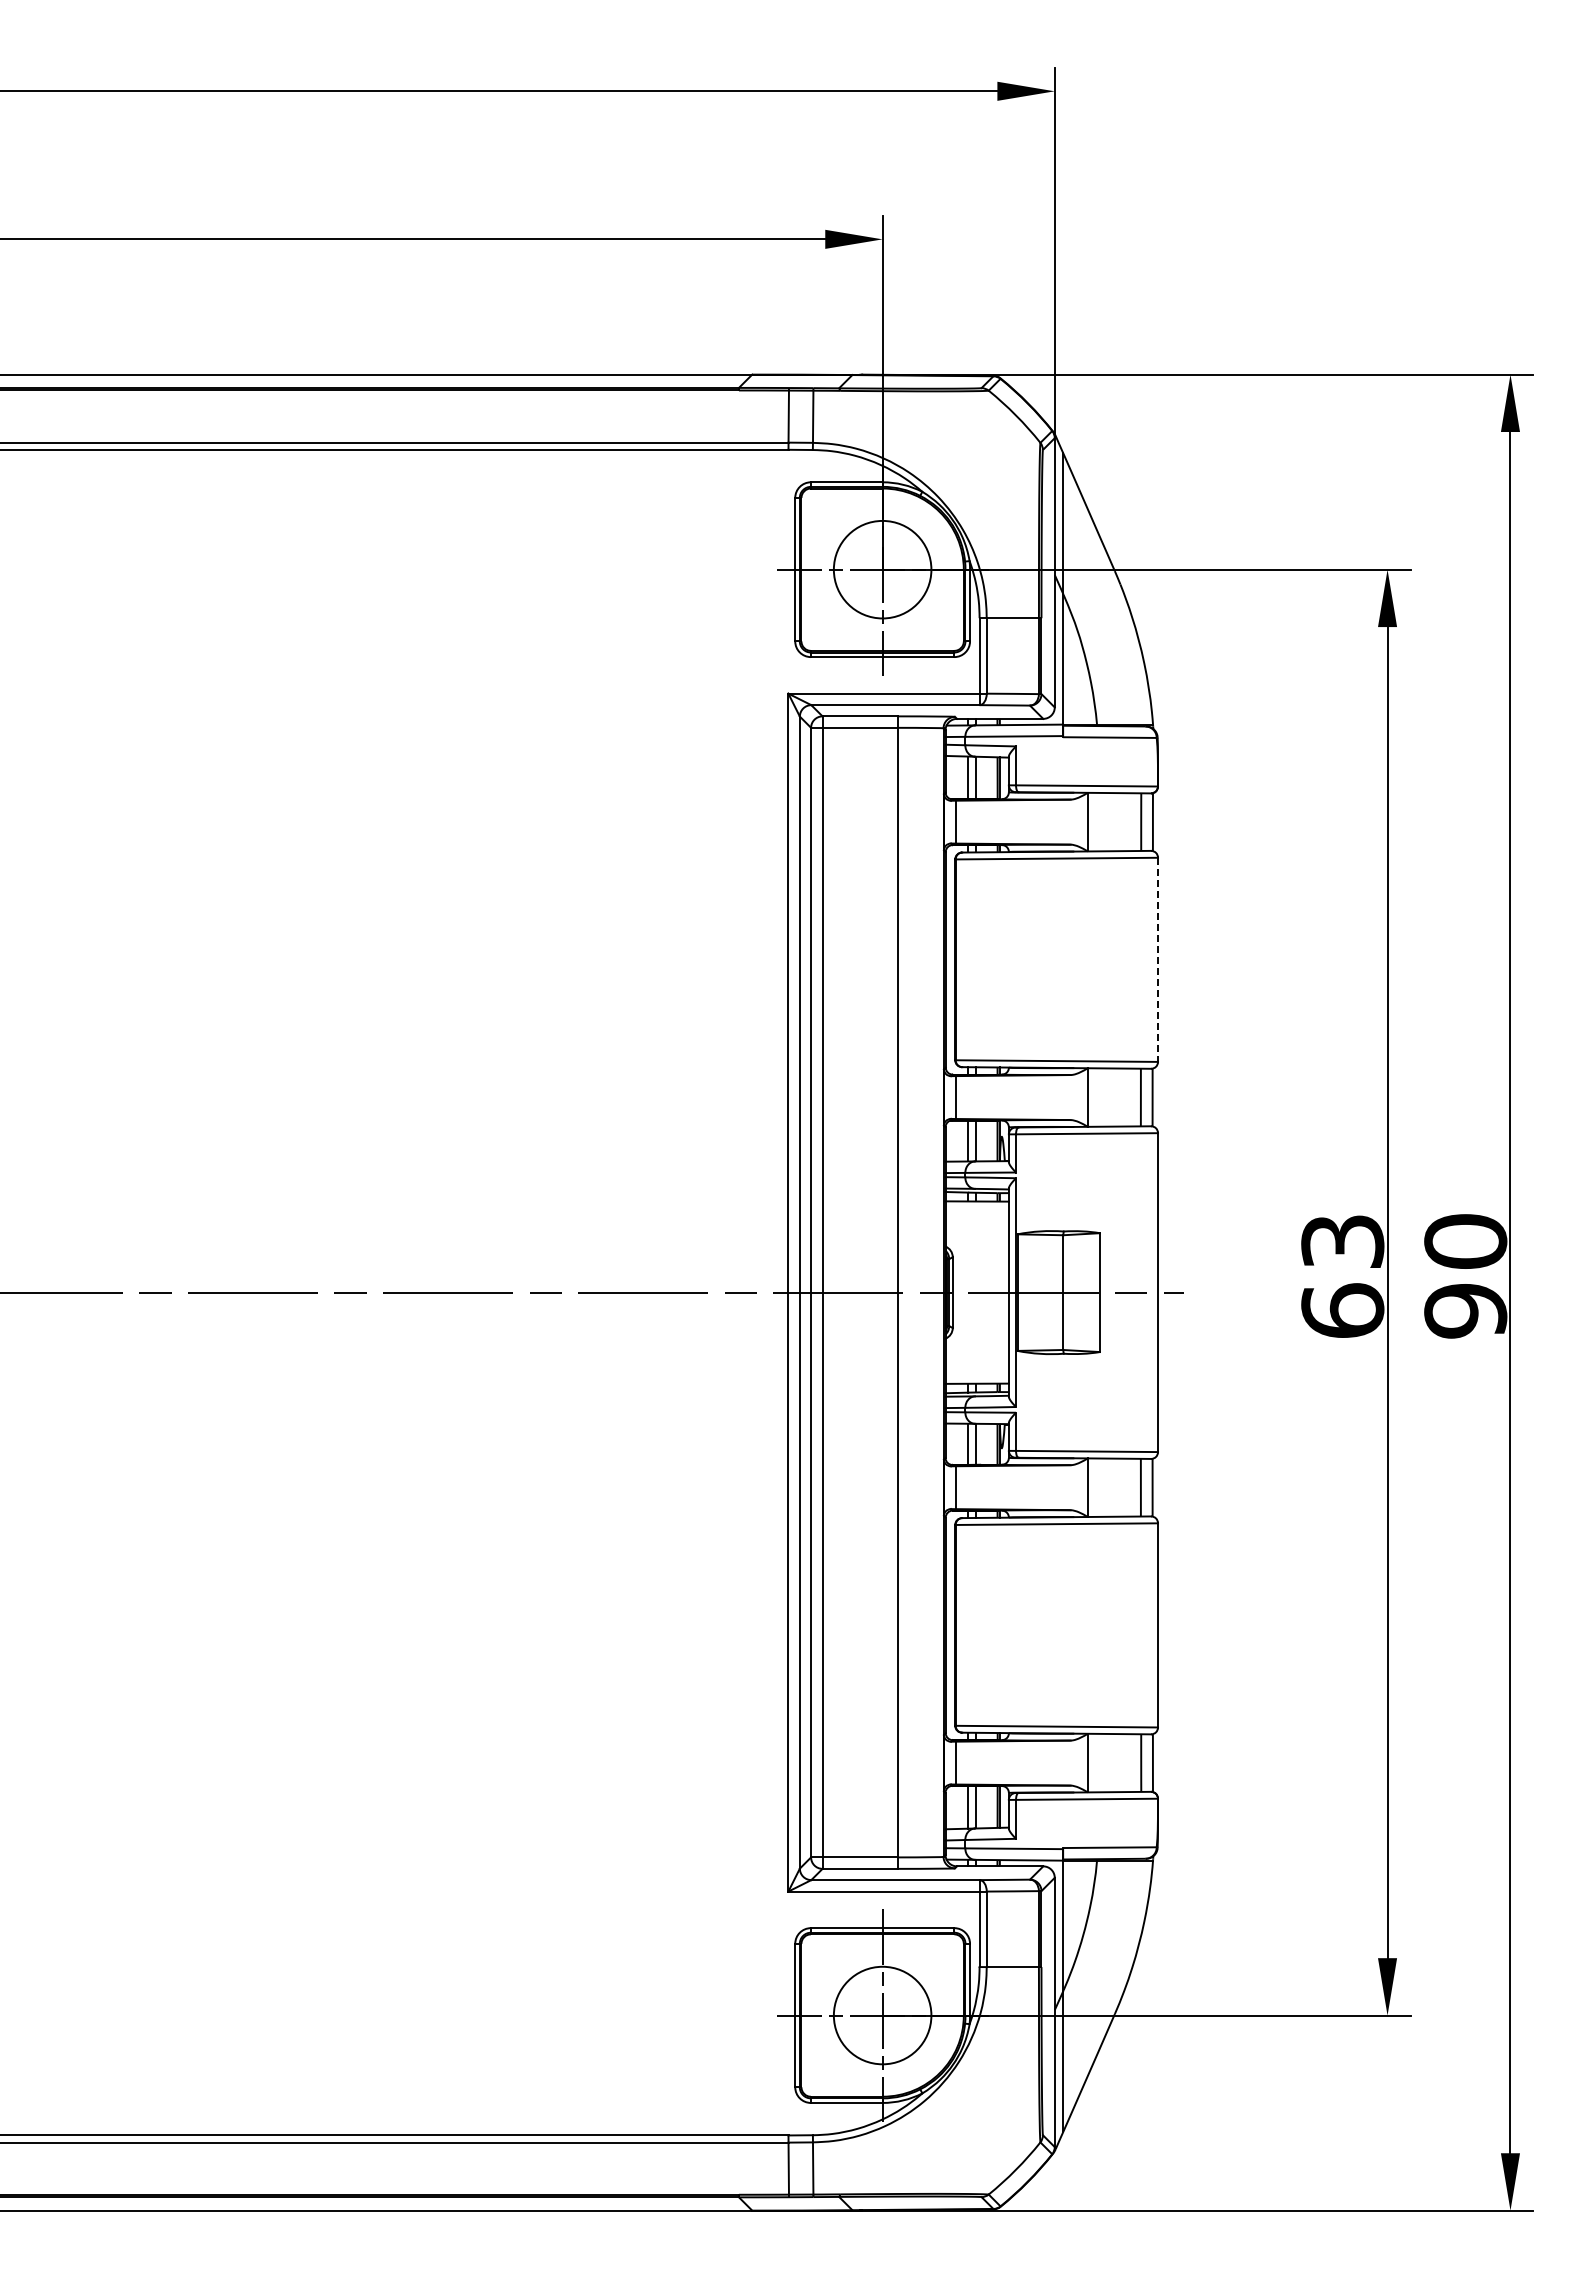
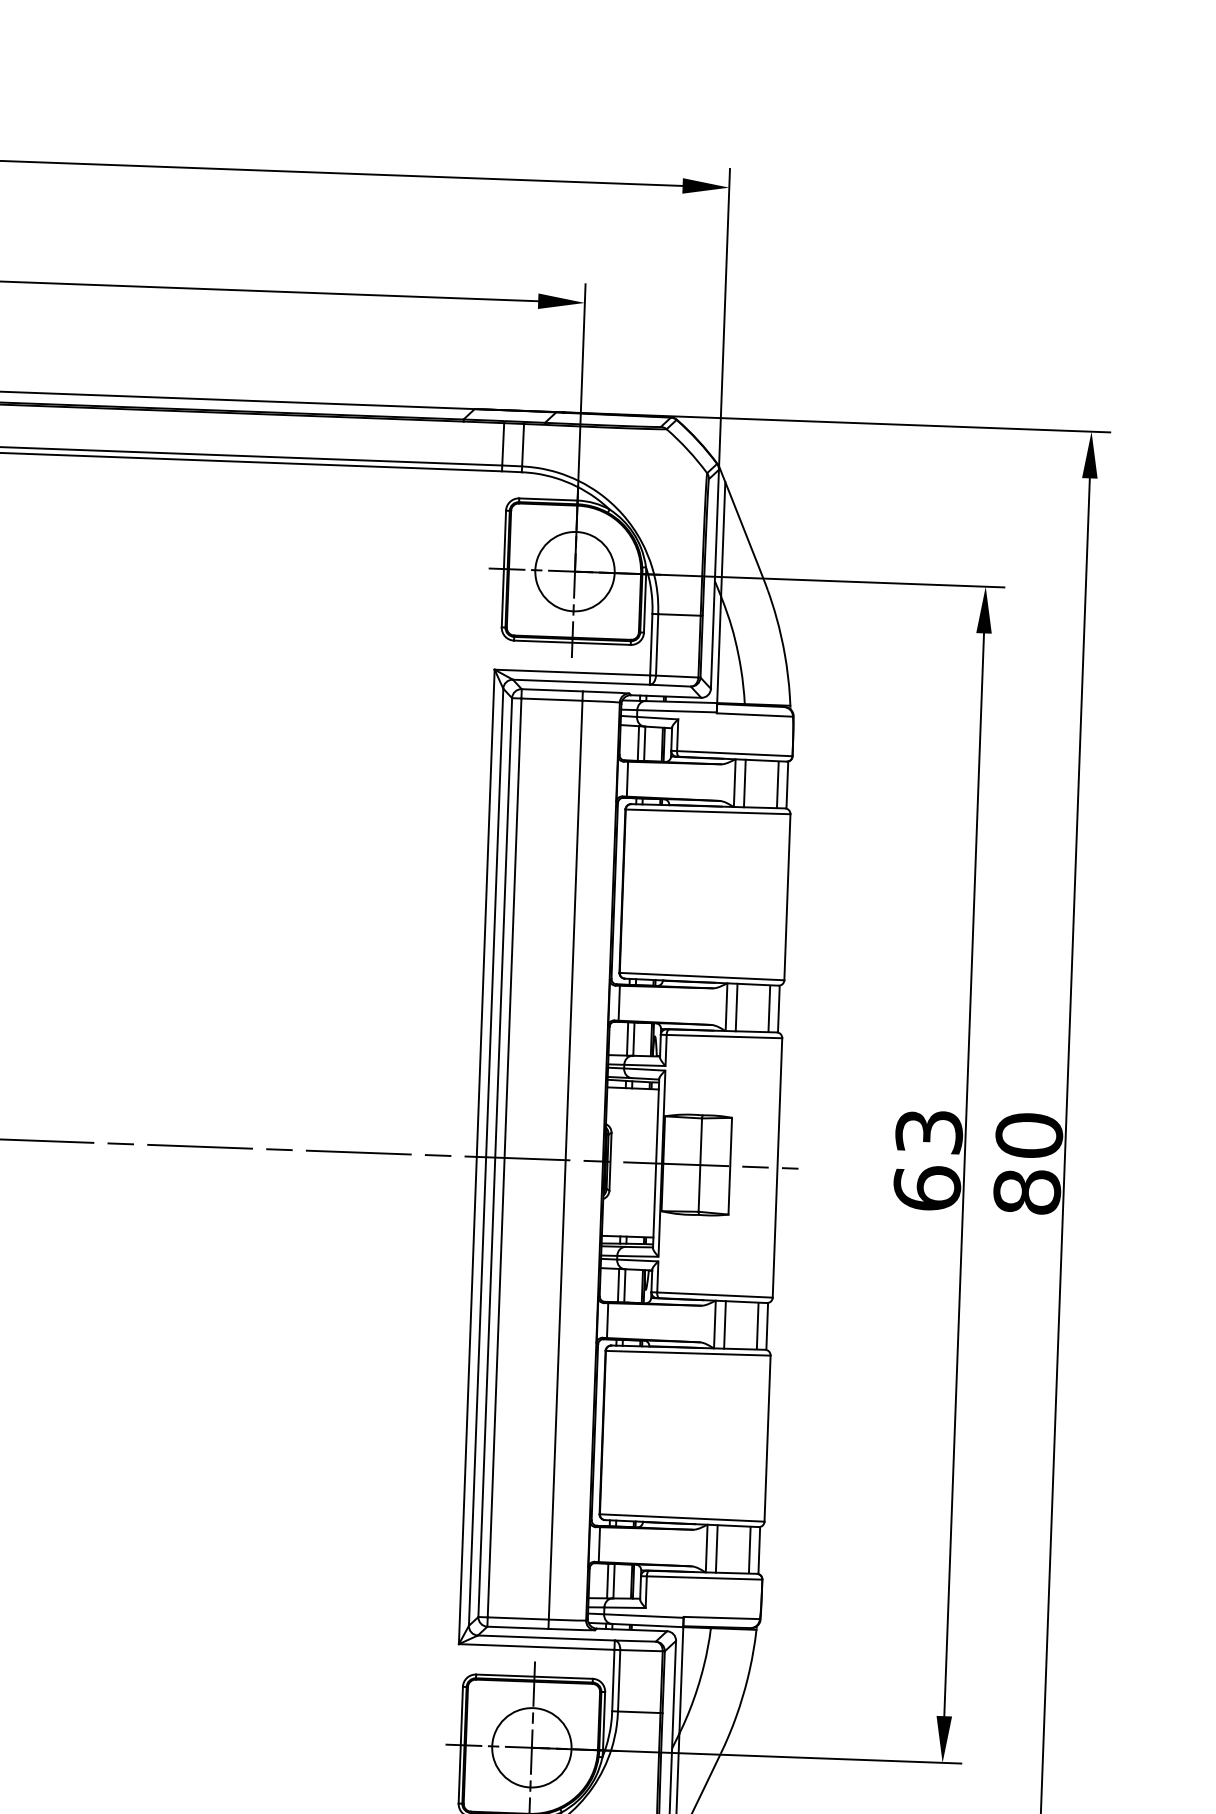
line: (1100, 821) -> (744, 782), added
line: (1158, 960) -> (787, 897), dashed -> solid
line: (1100, 1097) -> (736, 1007), added
text: (1465, 1310) -> (1027, 1191), 90 -> 80
line: (1100, 1487) -> (724, 1324), added
line: (1100, 1762) -> (716, 1548), added

